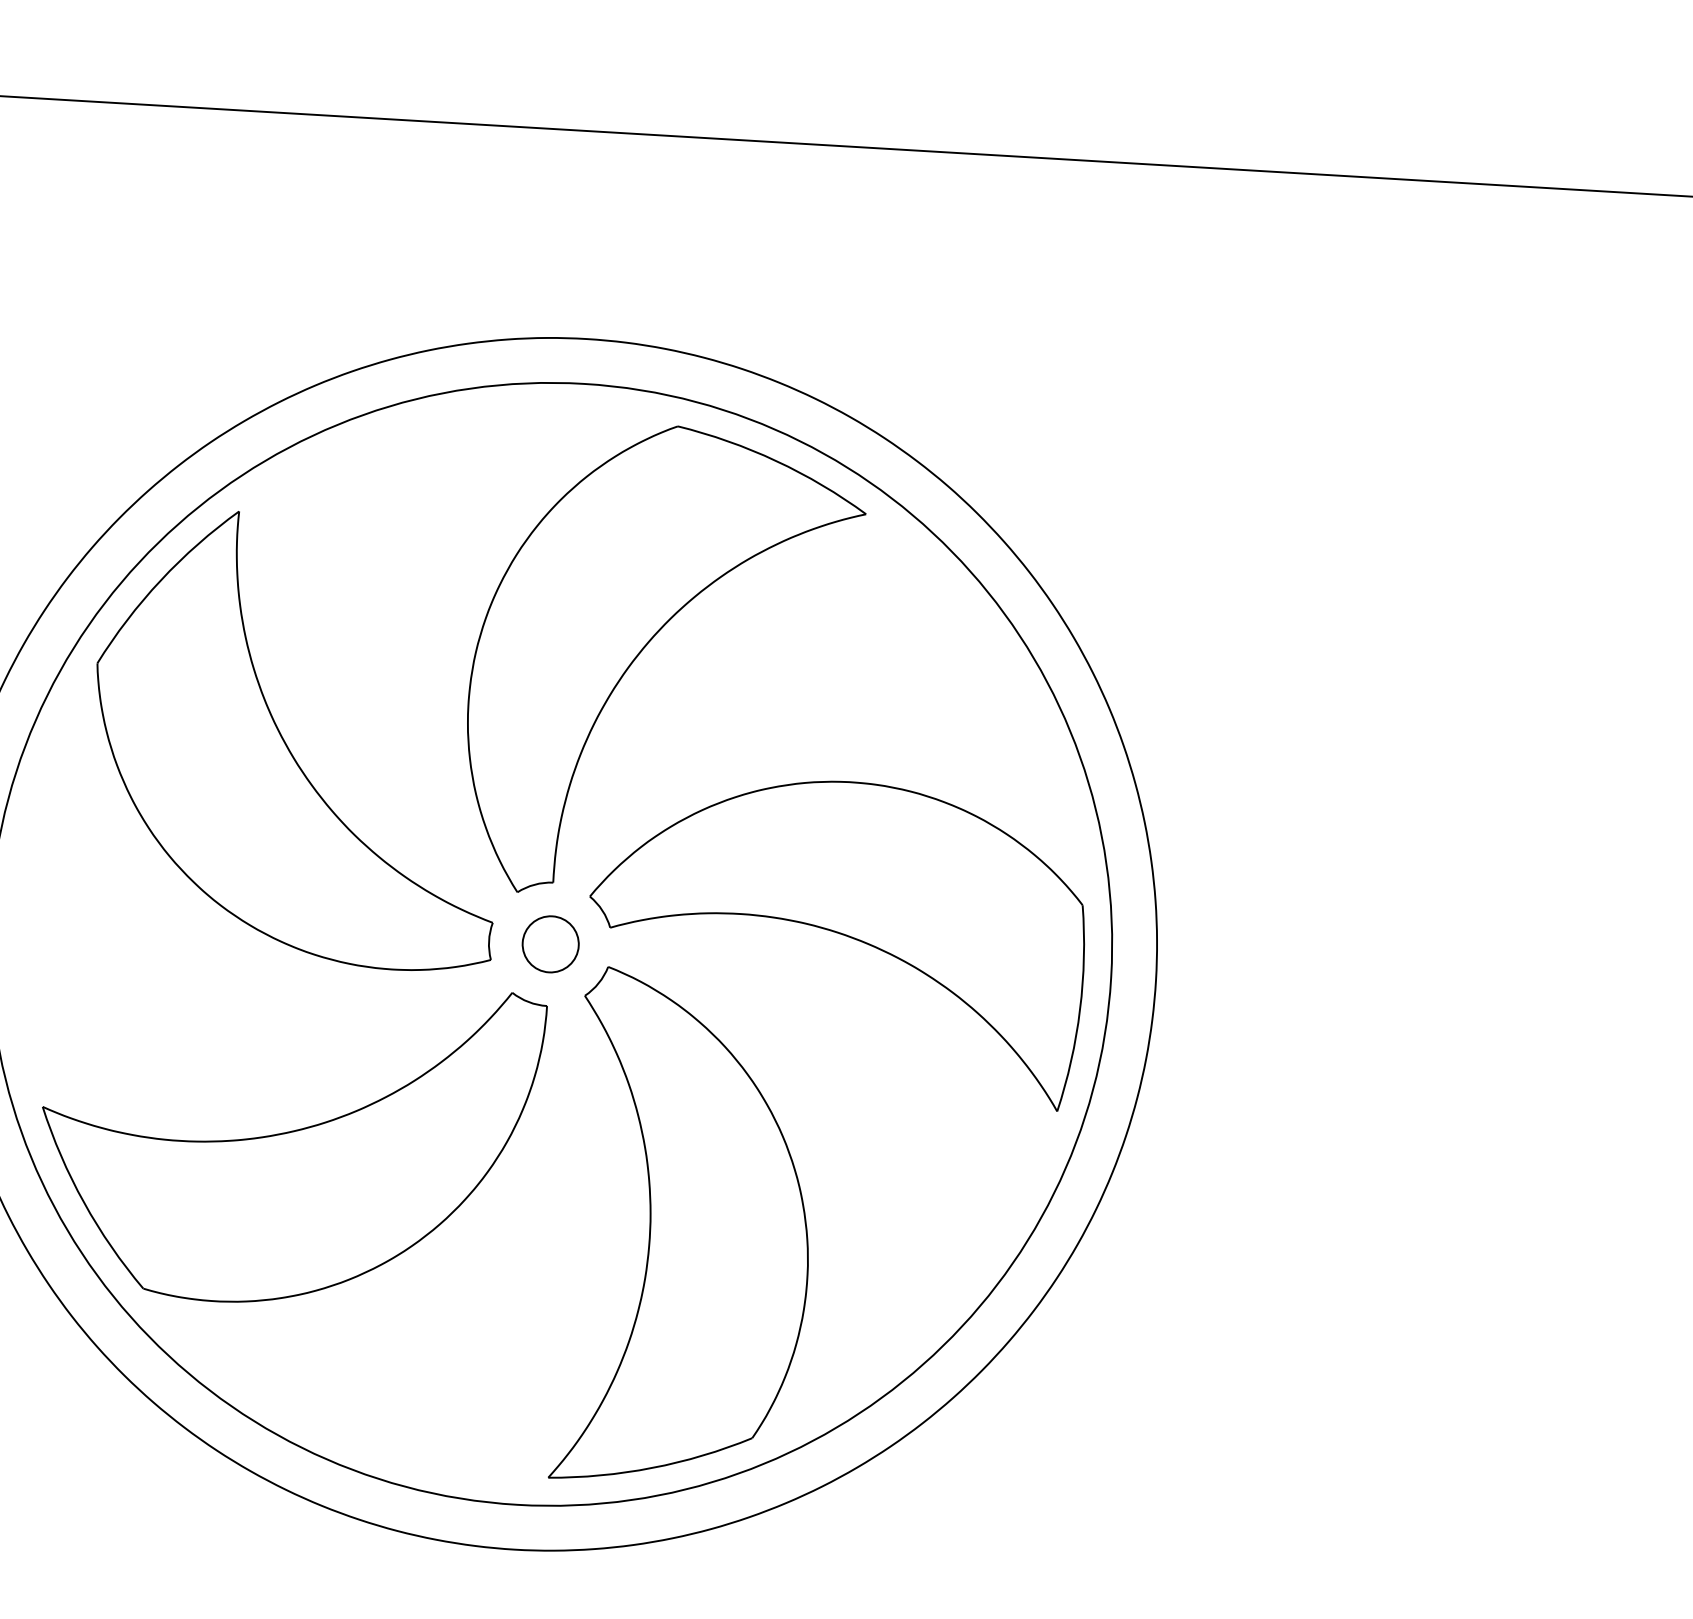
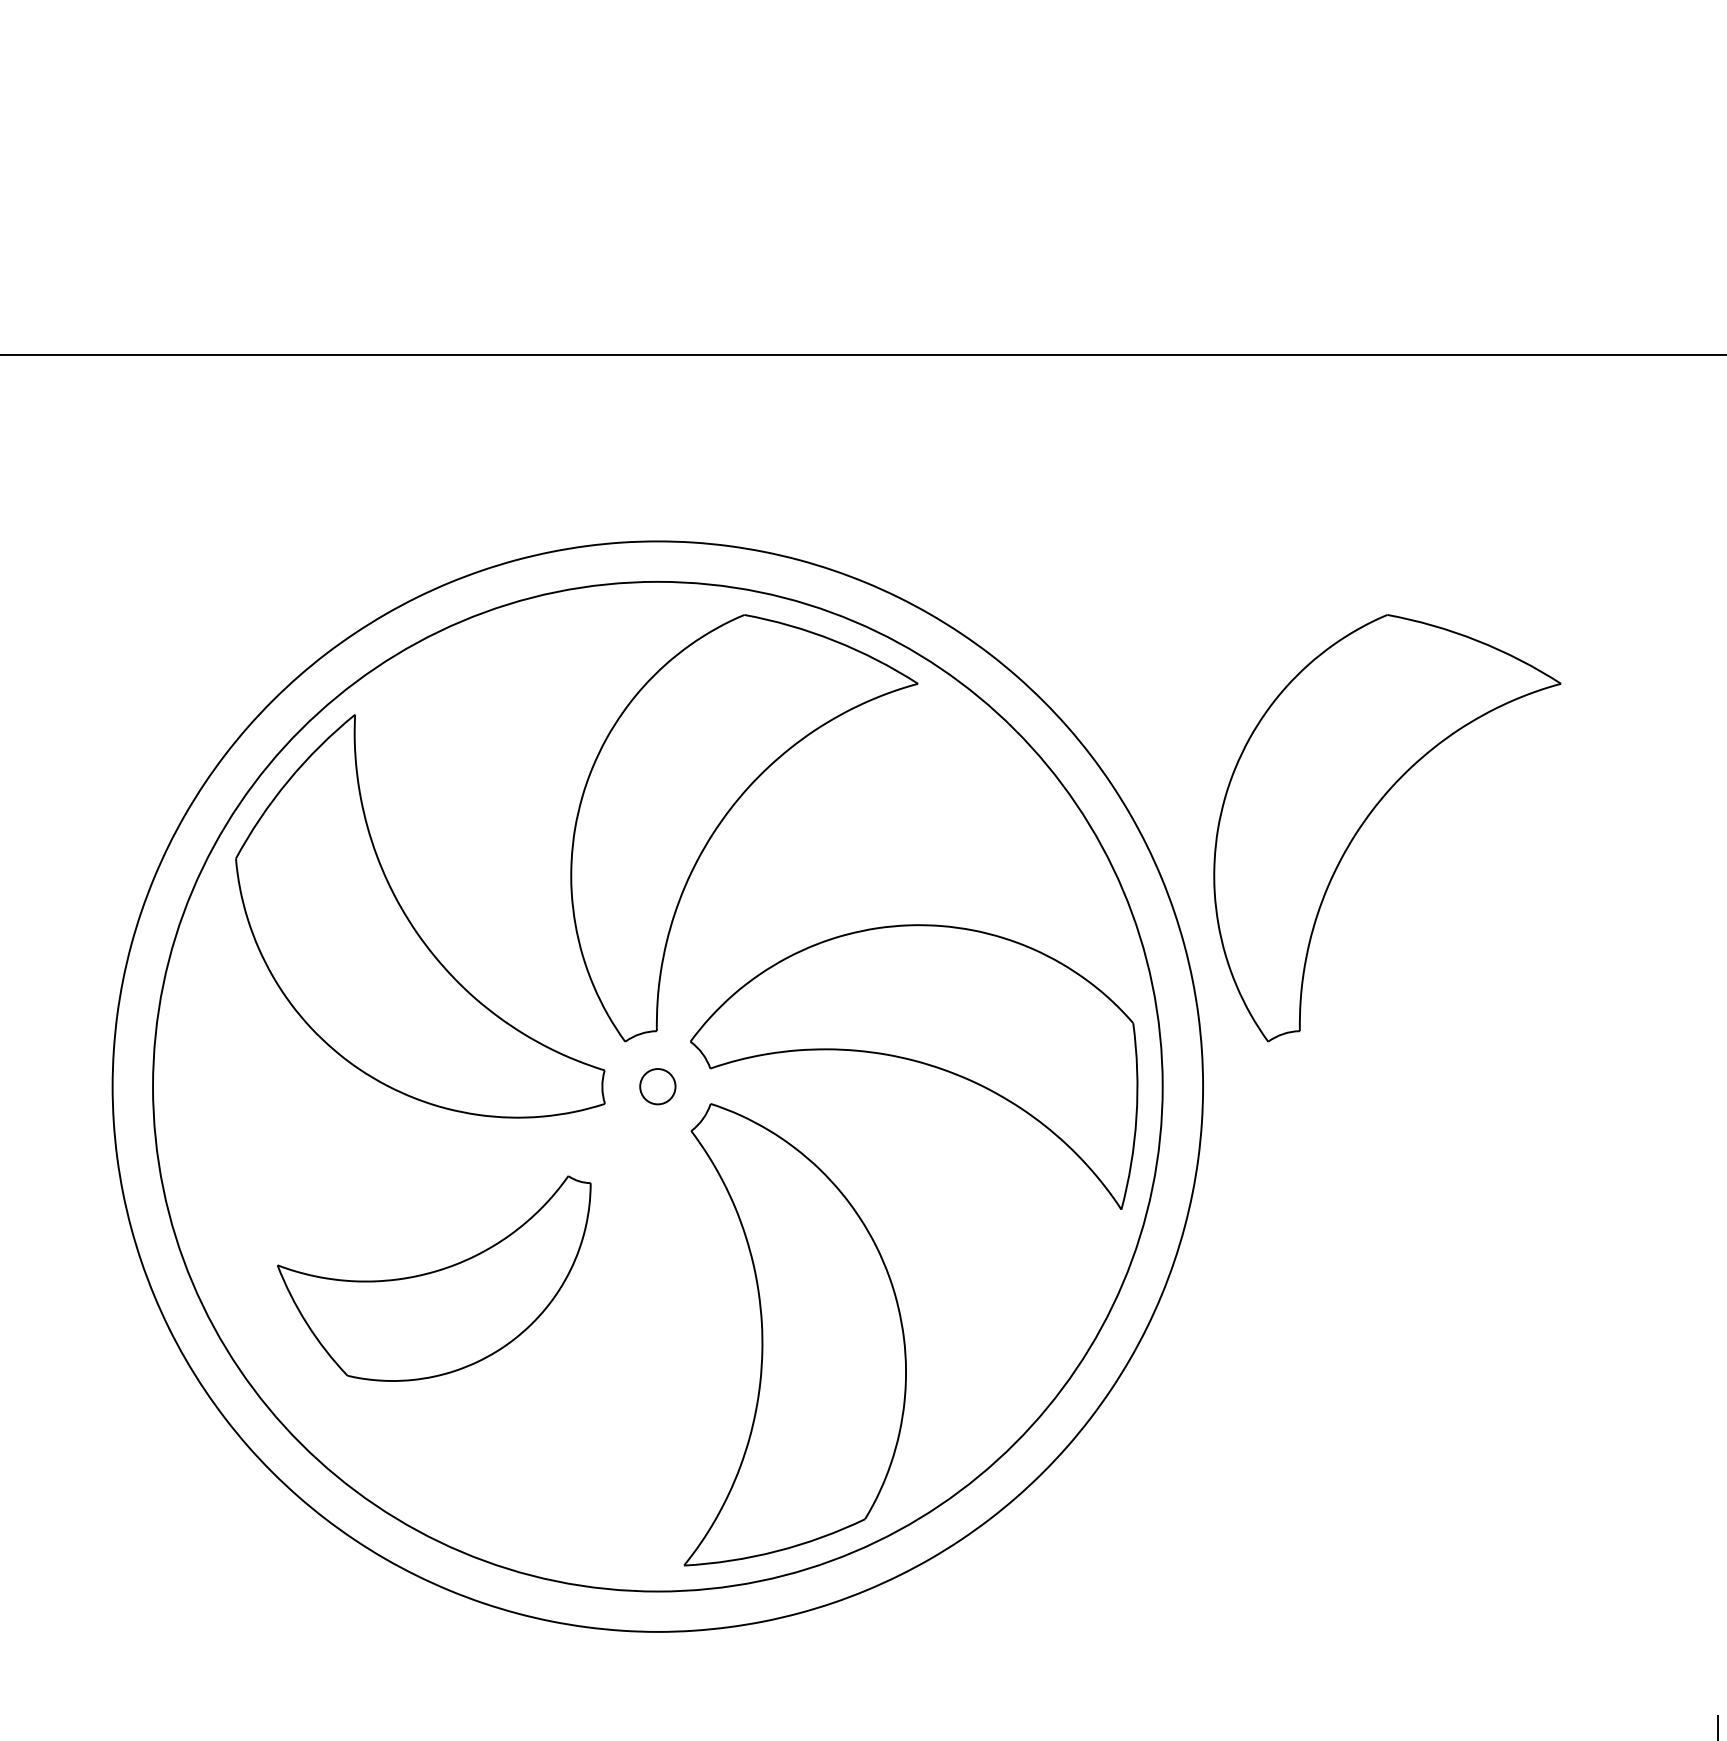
part: (1358, 691) -> (1369, 816), added
circle: (550, 944) -> (657, 1086), size x0.7
part: (288, 1142) -> (433, 1278), size x0.7

